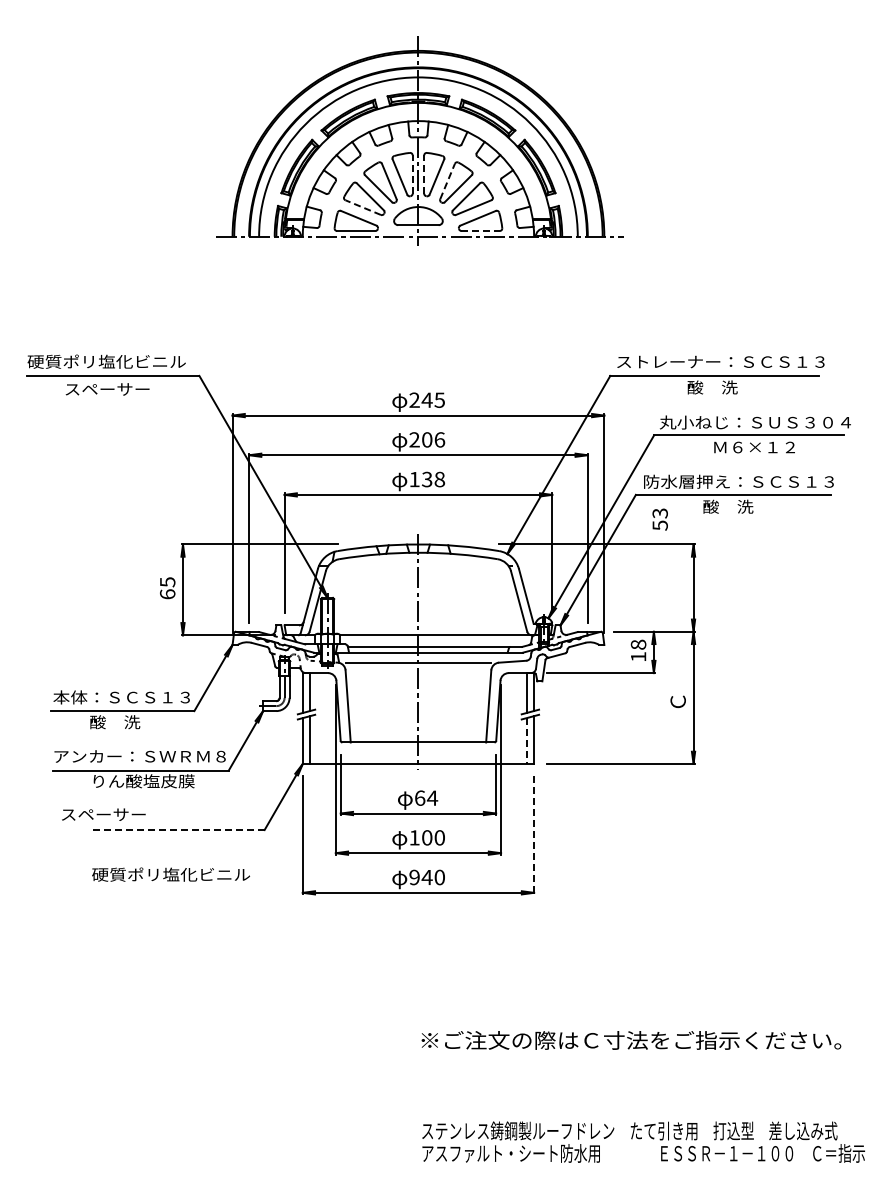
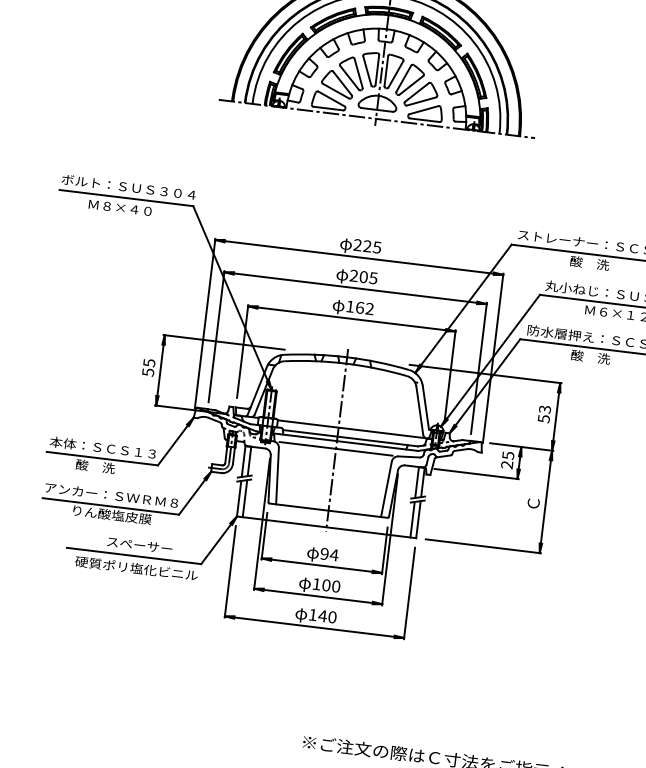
line: (412, 174) -> (377, 70), dashed -> solid
line: (424, 174) -> (386, 71), dashed -> solid
line: (447, 181) -> (403, 78), dashed -> solid
line: (362, 207) -> (335, 90), dashed -> solid
line: (481, 230) -> (425, 119), dashed -> solid
text: (113, 361) -> (128, 186), 硬質ポリ塩化ビニル -> ボルト：ＳＵＳ３０４
text: (107, 389) -> (120, 208), スペーサー -> Ｍ８×４０
text: (426, 399) -> (366, 245), 245 -> 225
text: (439, 439) -> (373, 277), 206 -> 205
text: (433, 479) -> (364, 308), 138 -> 162
text: (659, 519) -> (543, 414), moved
text: (167, 594) -> (148, 372), 65 -> 55
text: (638, 650) -> (507, 460), 18 -> 25
line: (526, 741) -> (412, 520), dashed -> solid
text: (420, 797) -> (325, 553), 64 -> 94
text: (103, 814) -> (139, 545), moved
line: (177, 830) -> (133, 556), dashed -> solid
line: (534, 835) -> (409, 593), dashed -> solid
text: (170, 874) -> (136, 568), moved
text: (414, 877) -> (312, 614), 940 -> 140

